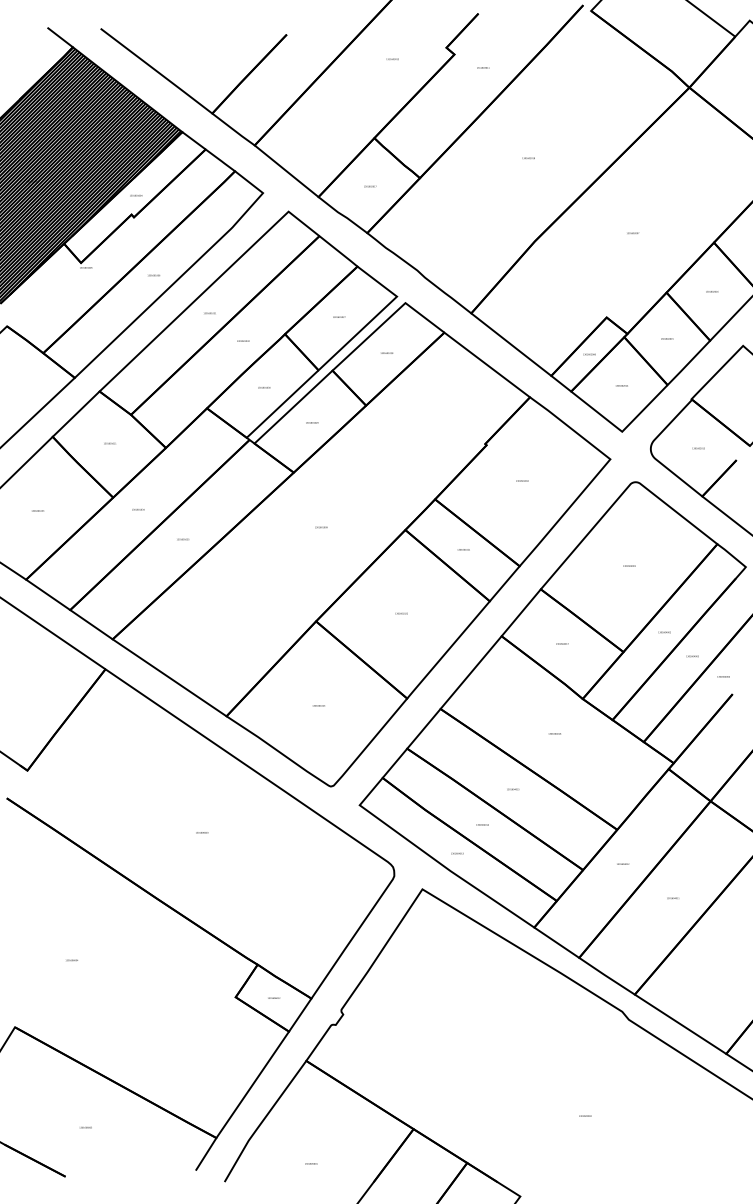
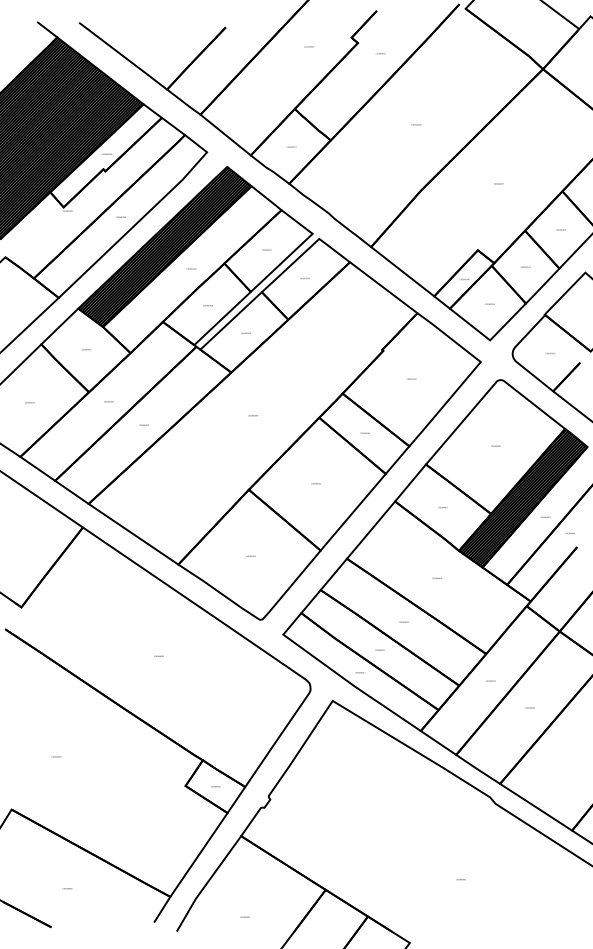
hatch: (209, 313) -> (164, 247), added
hatch: (664, 632) -> (523, 498), added

